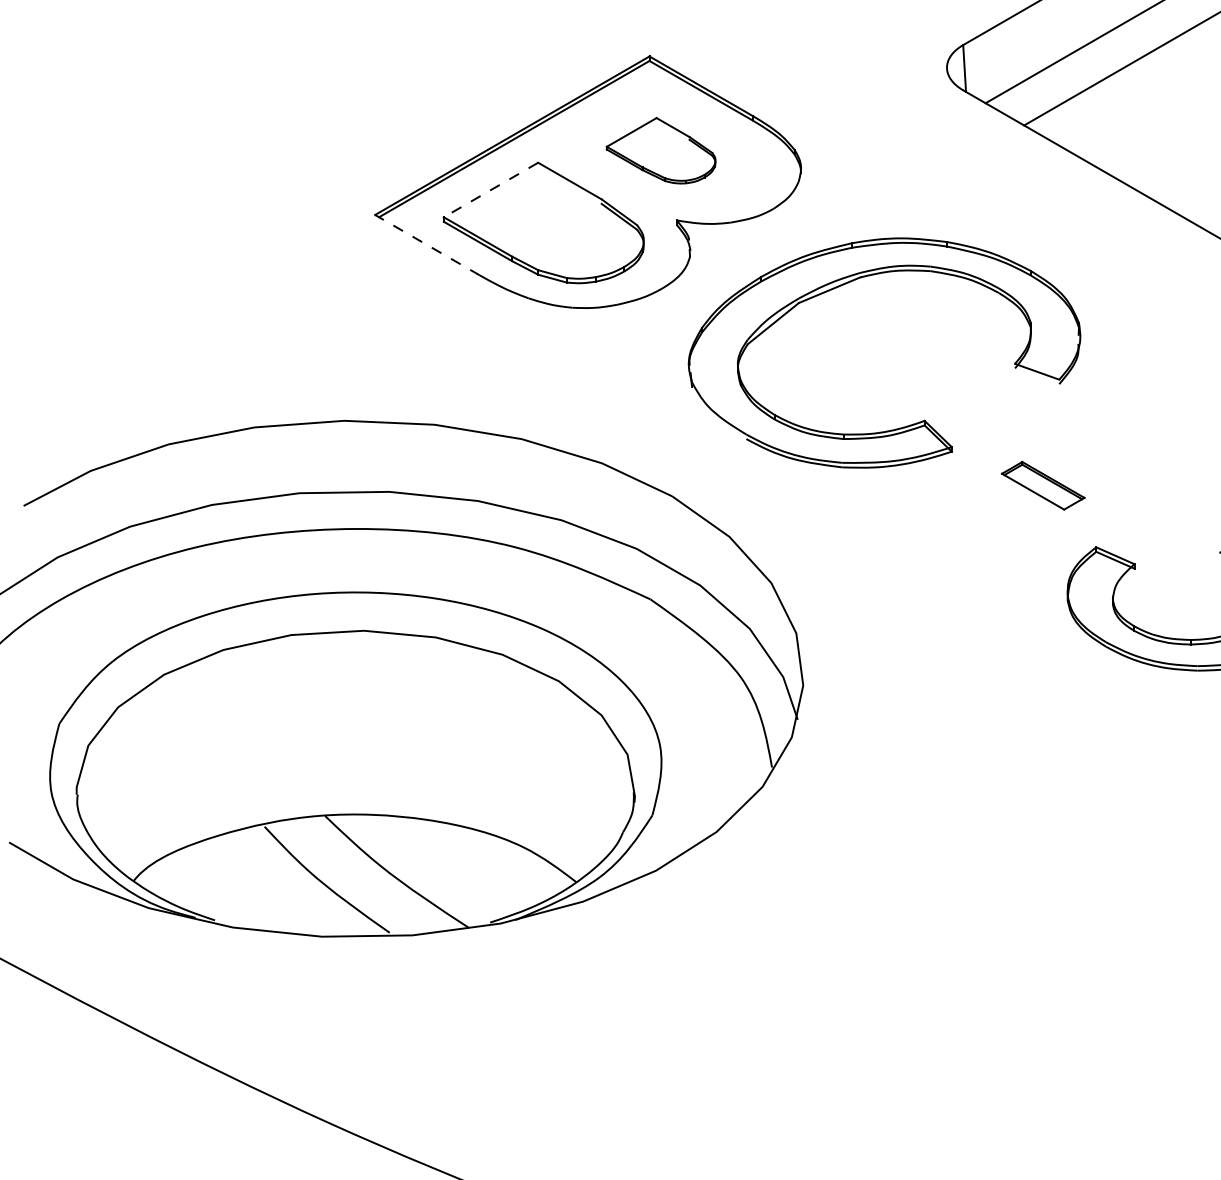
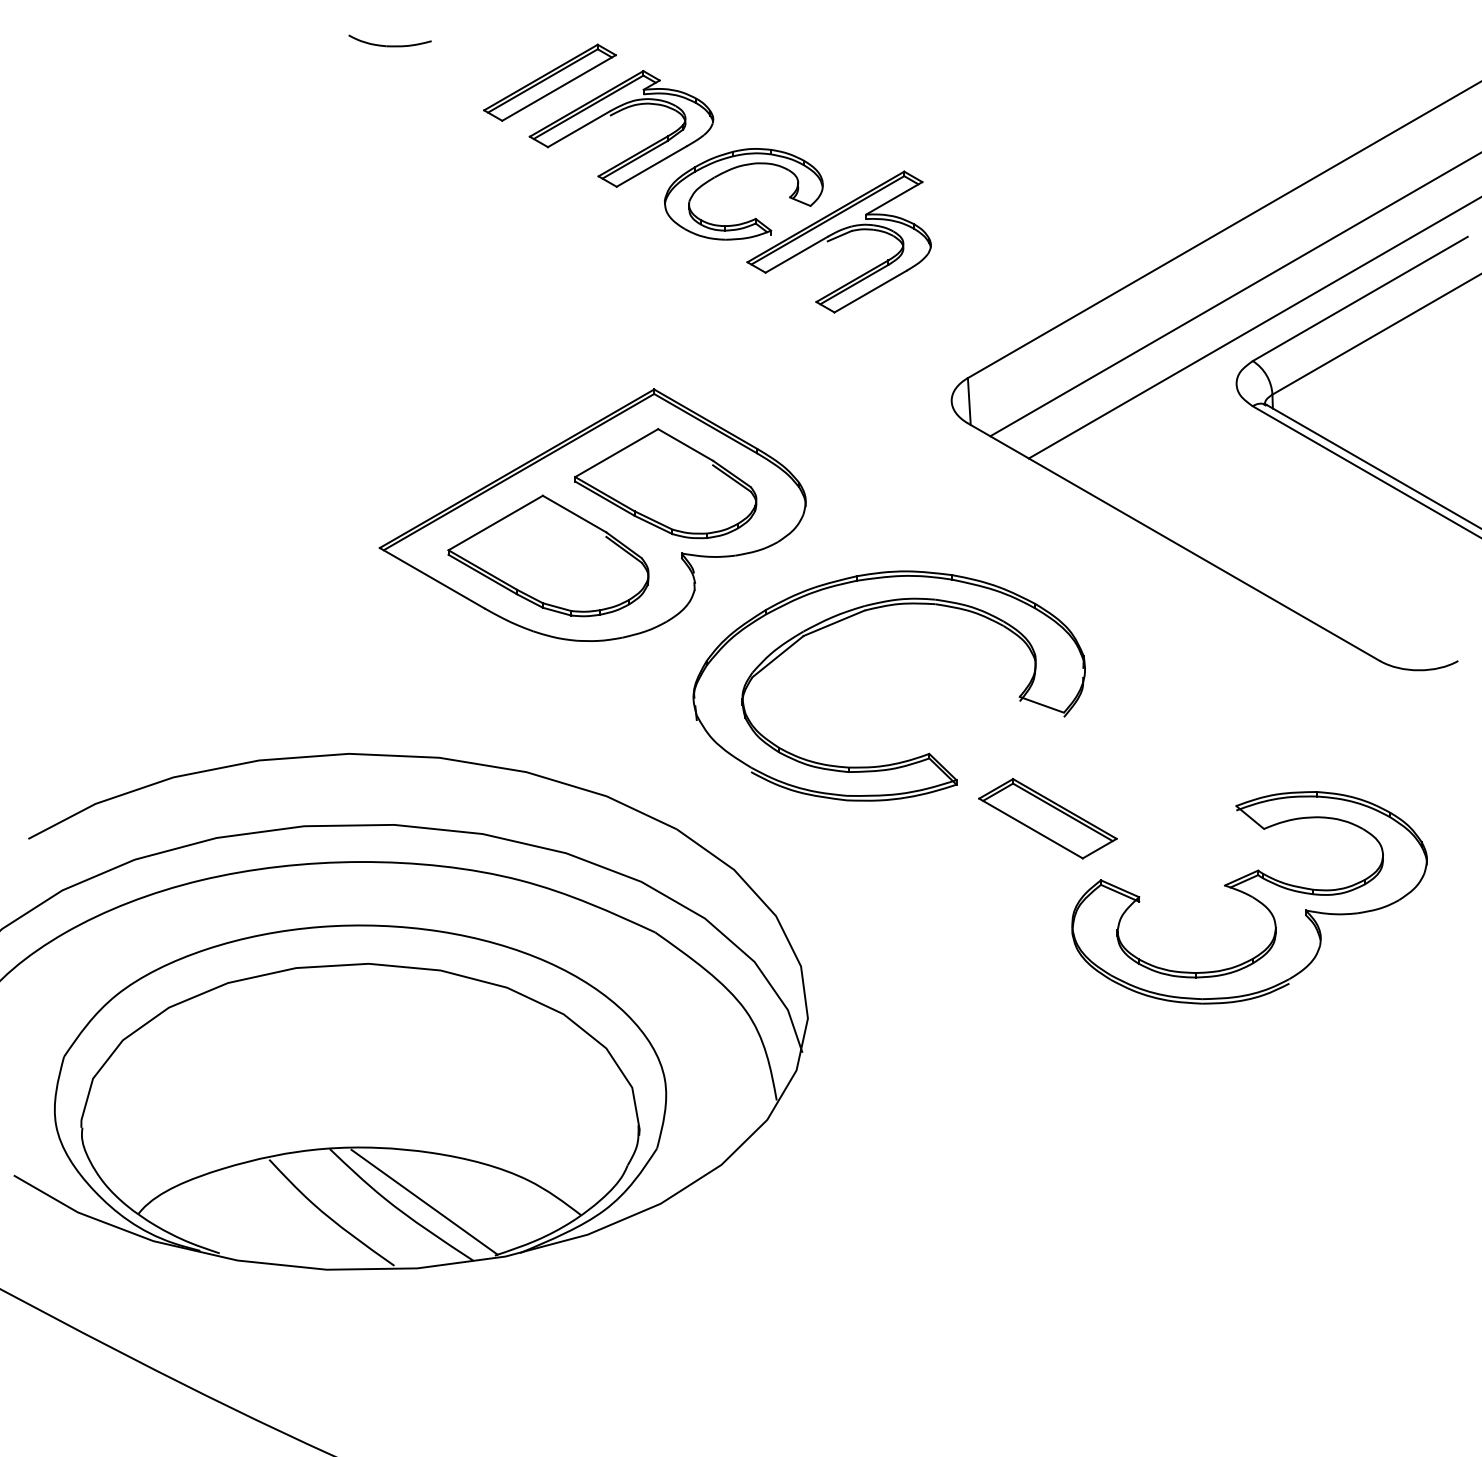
part: (660, 150) -> (665, 483), size x1.67
line: (490, 190) -> (495, 523), dashed -> solid
line: (426, 244) -> (431, 577), dashed -> solid
part: (1042, 485) -> (1047, 818), size x1.67
line: (419, 868) -> (424, 1201), added

